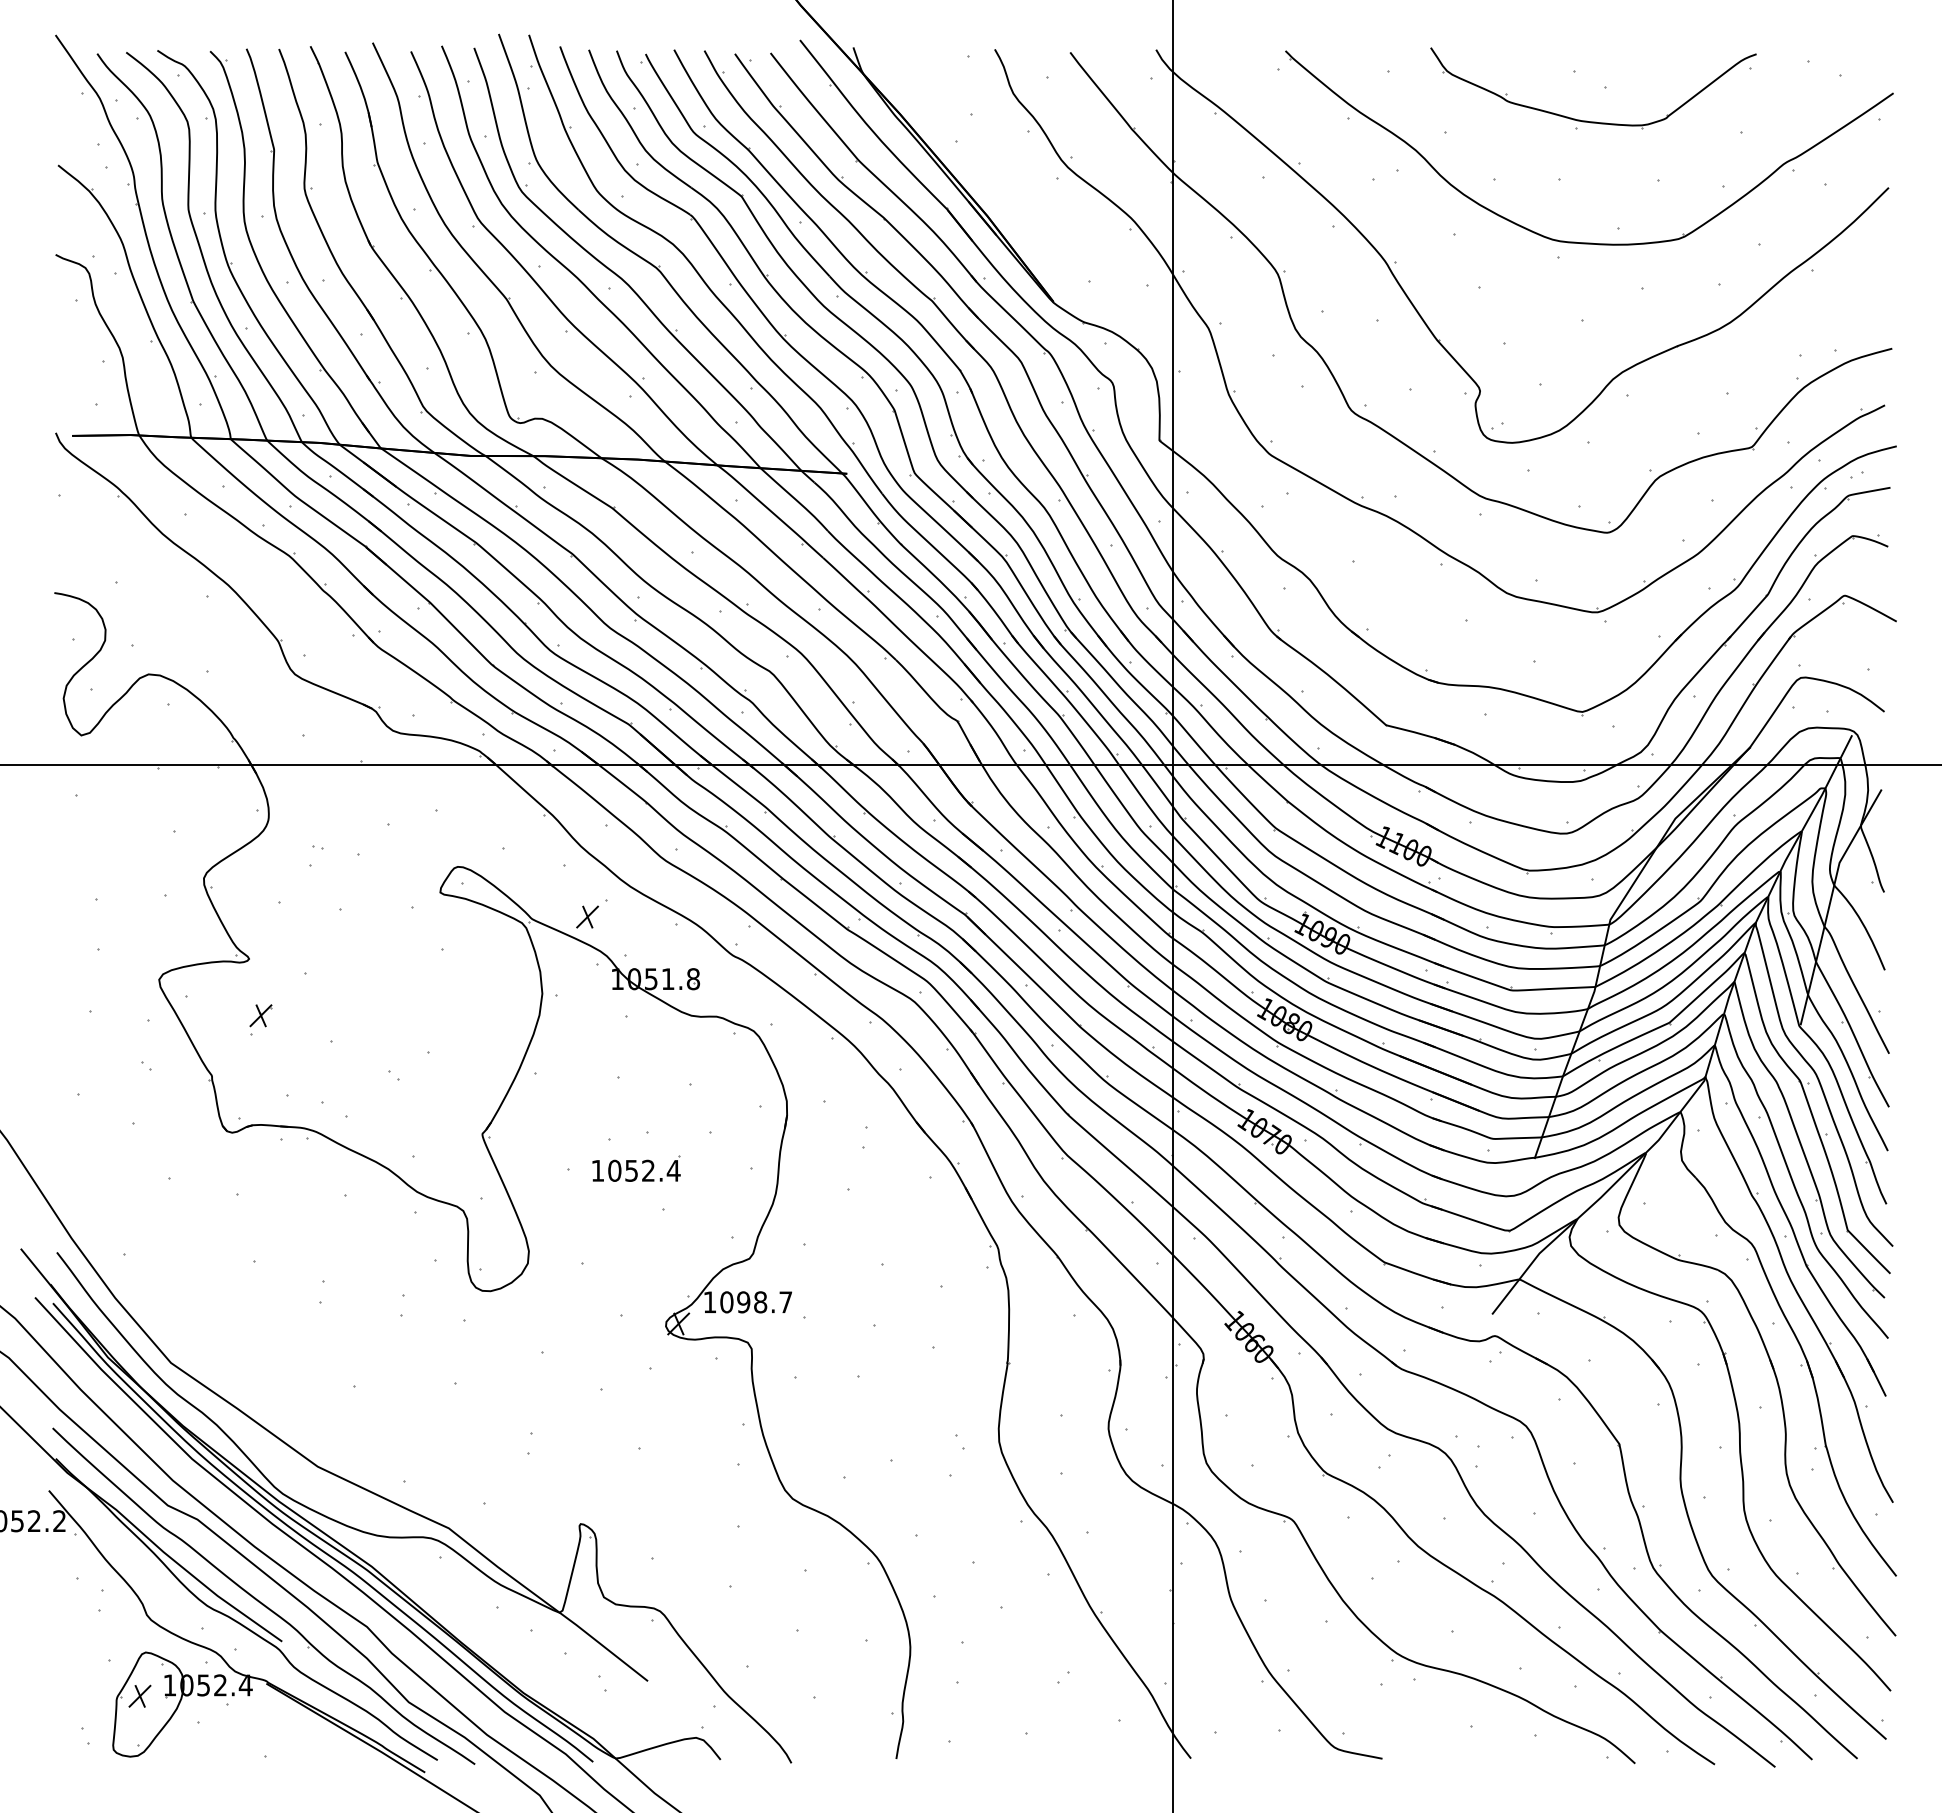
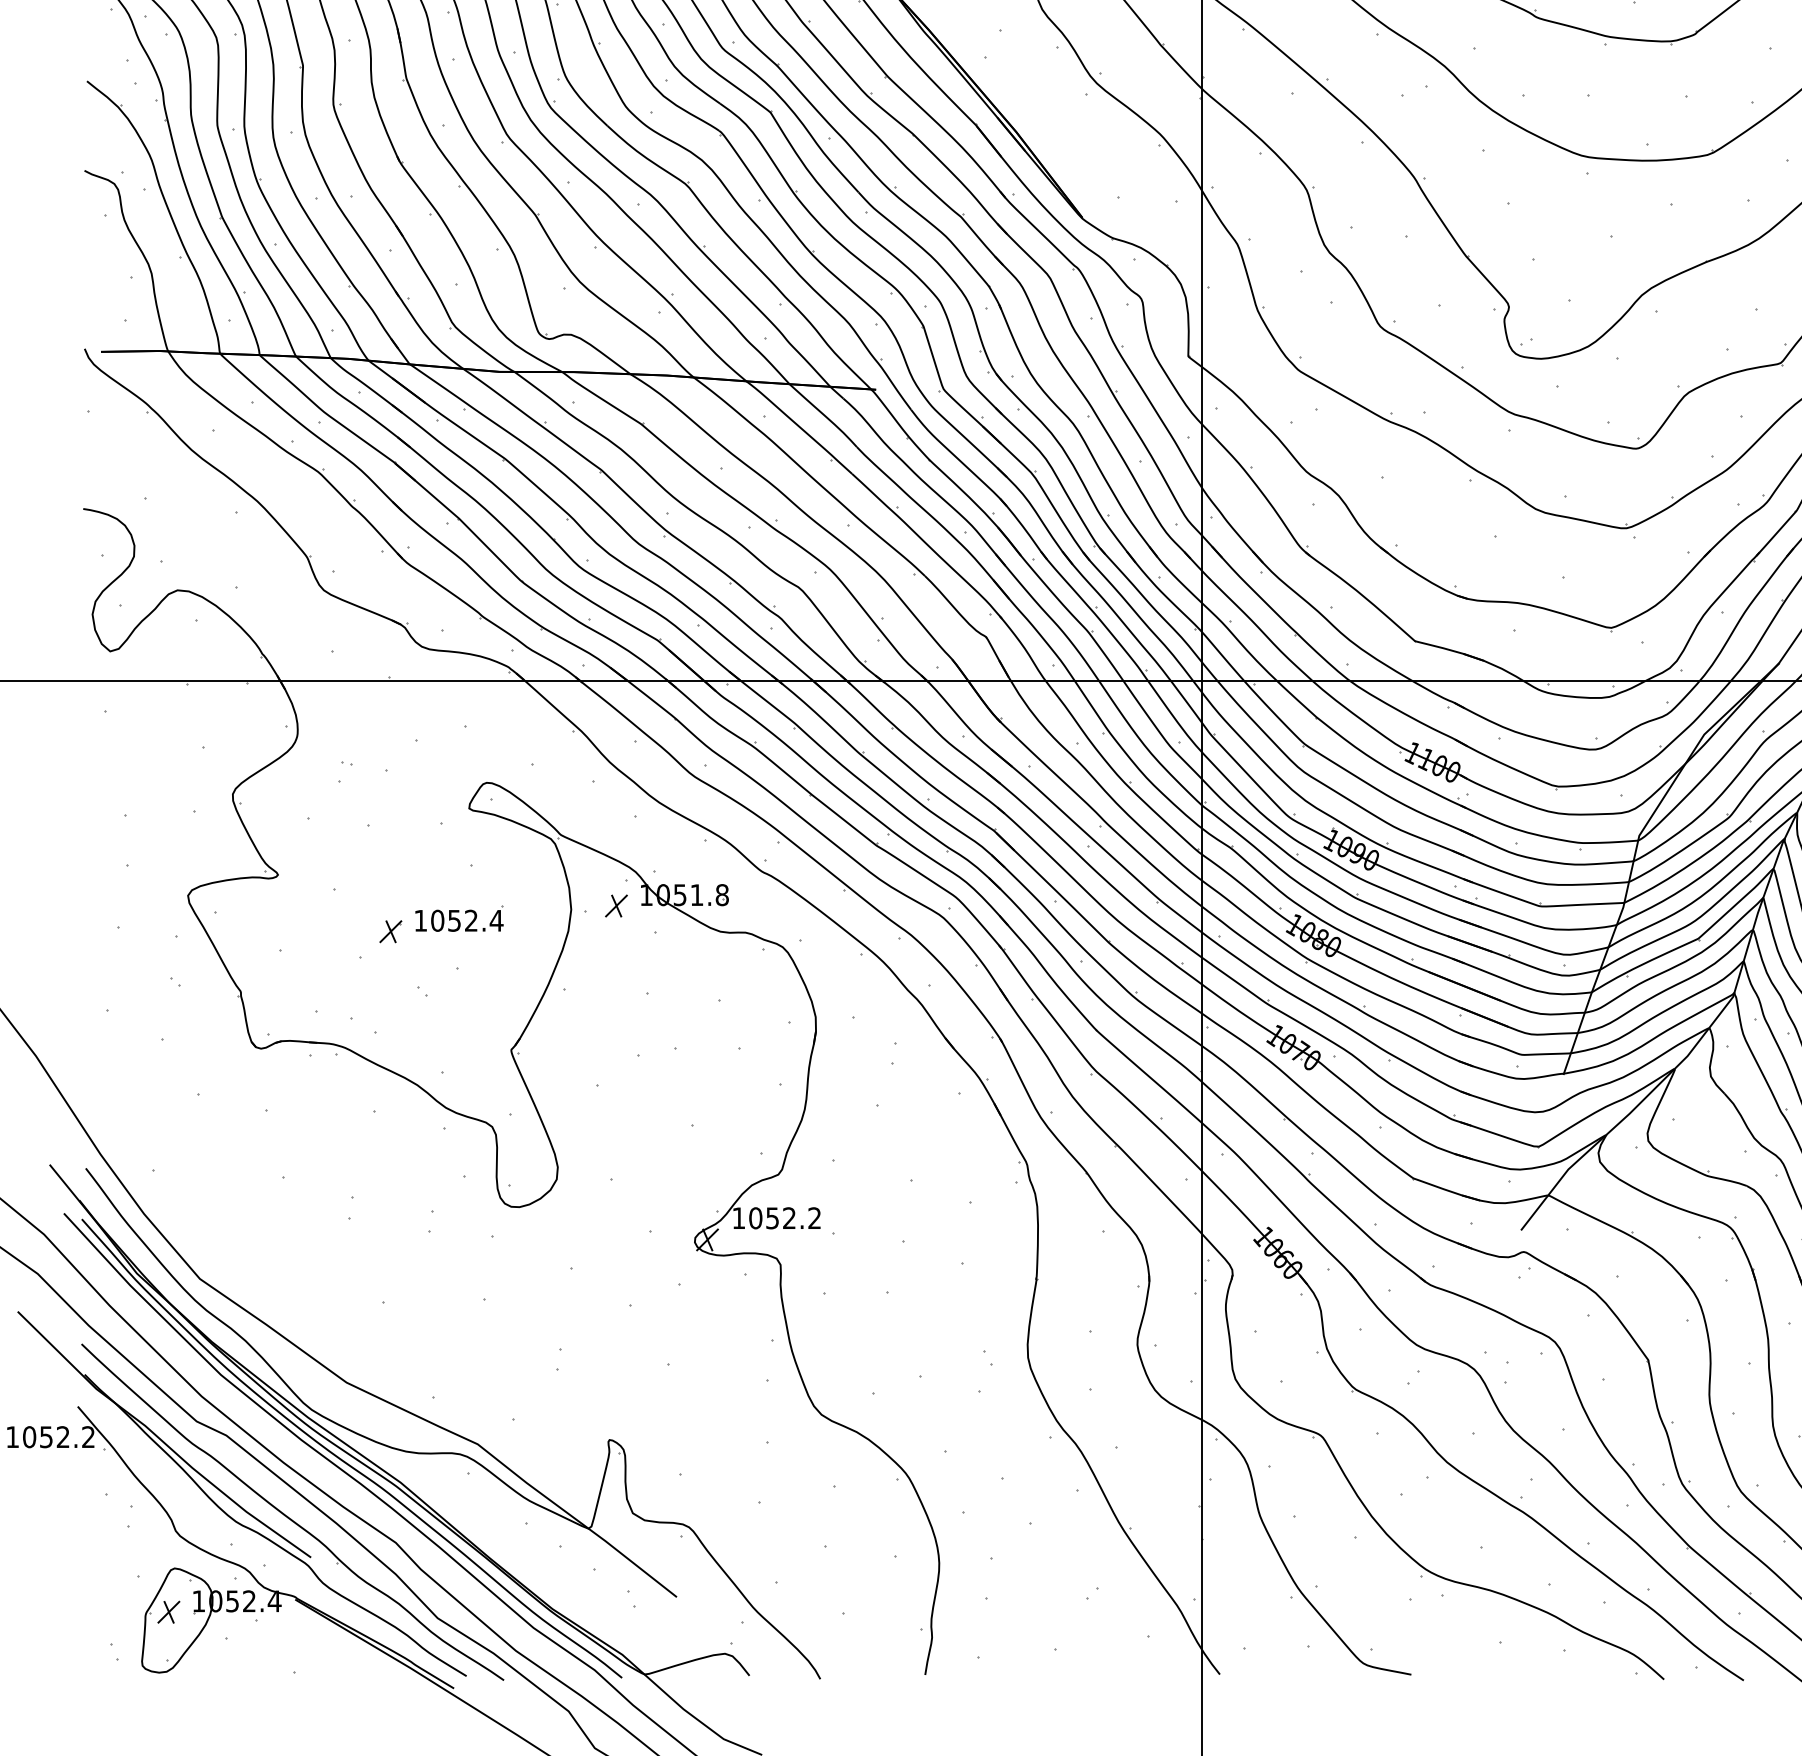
part: (587, 916) -> (616, 905), moved
part: (260, 1015) -> (390, 931), moved
part: (636, 1168) -> (459, 918), moved
text: (764, 1302) -> (793, 1218), 1098.7 -> 1052.2

